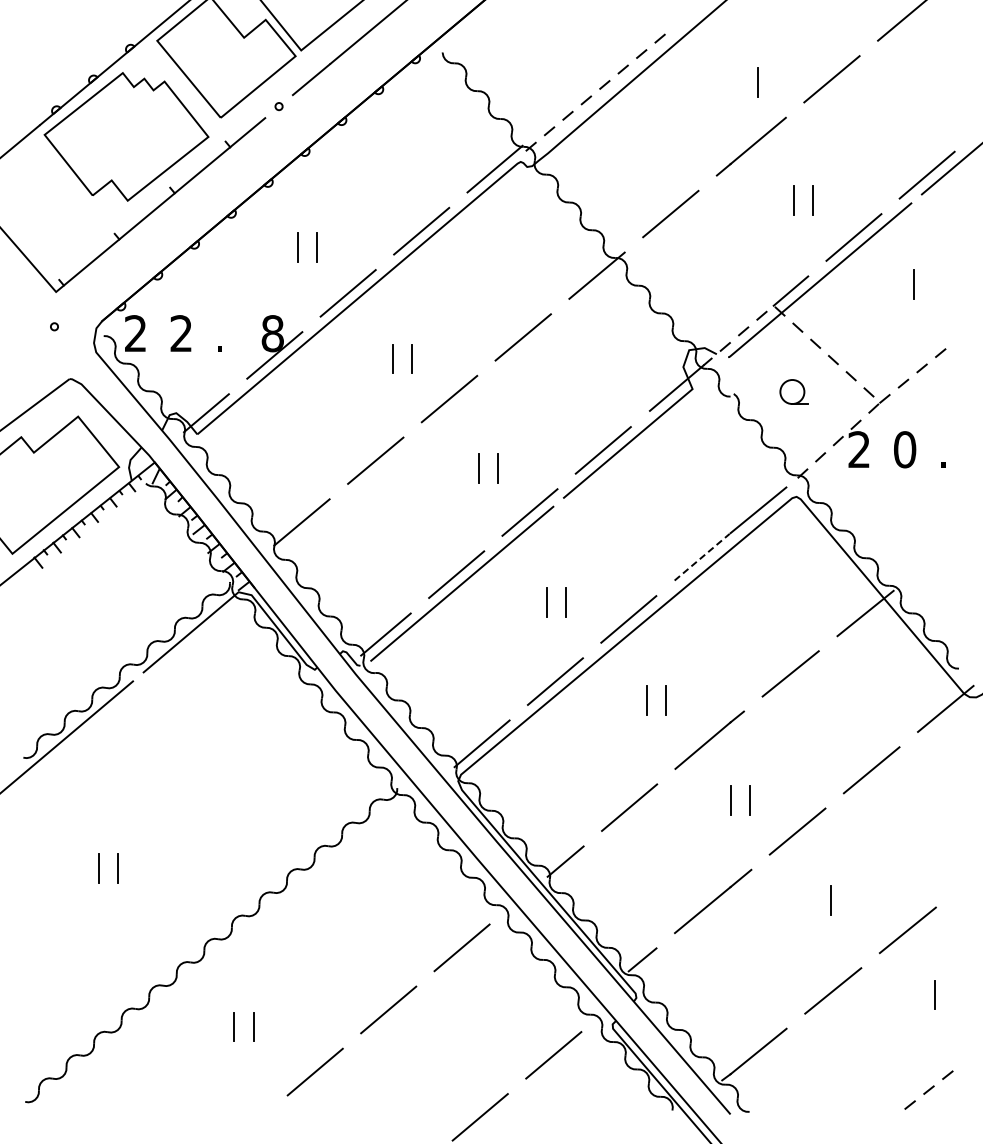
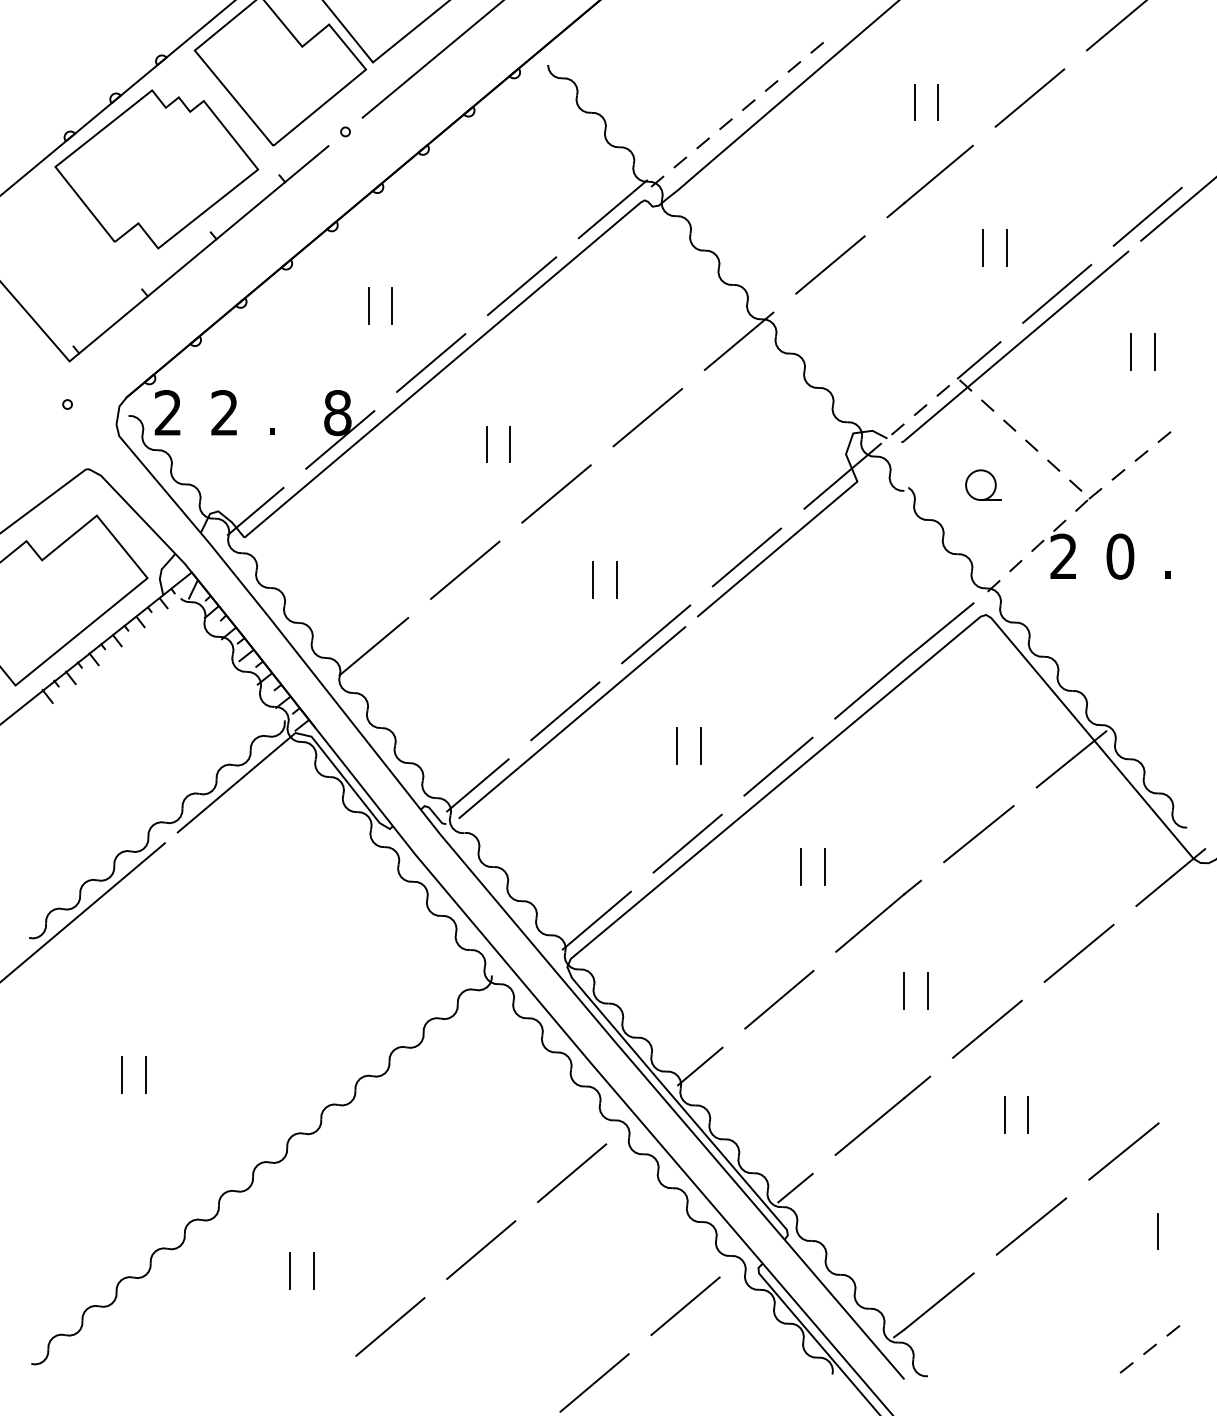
line: (738, 82) -> (914, 102), added
line: (933, 283) -> (1155, 350), added
line: (702, 556) -> (869, 688), dashed -> solid
line: (811, 900) -> (1004, 1114), added

